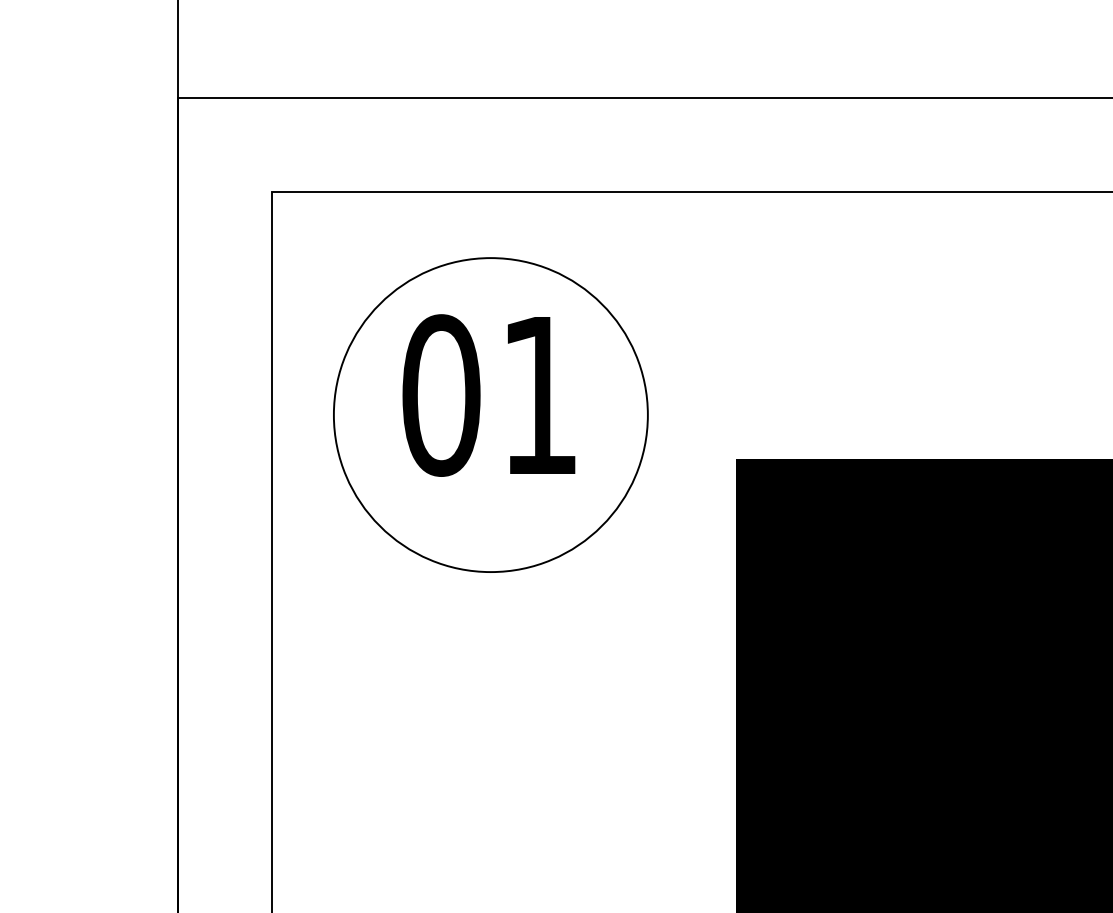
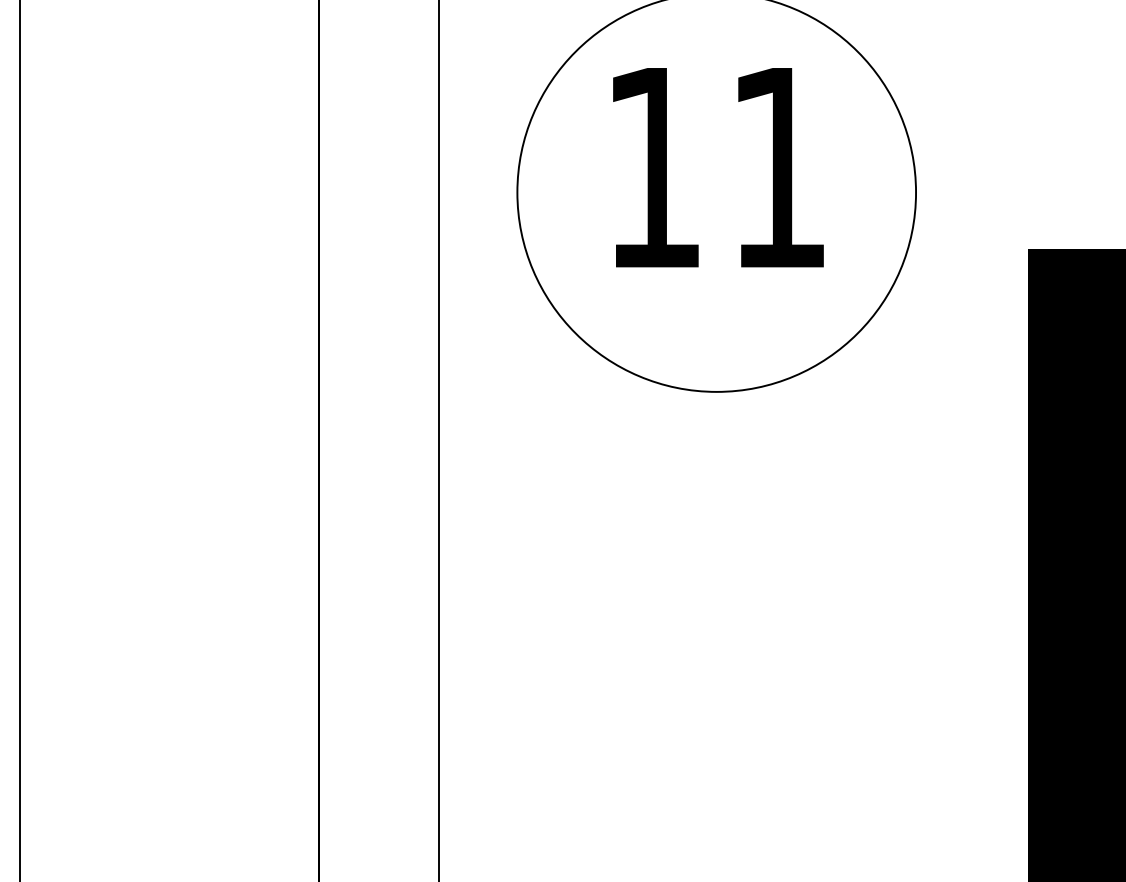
text: (441, 395) -> (654, 167), 01 -> 11

